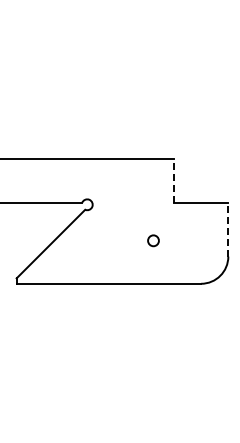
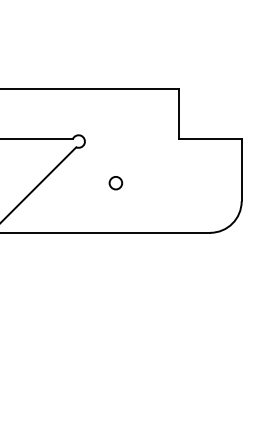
line: (173, 180) -> (178, 113), dashed -> solid
line: (228, 229) -> (241, 170), dashed -> solid
circle: (153, 240) -> (115, 182), moved

